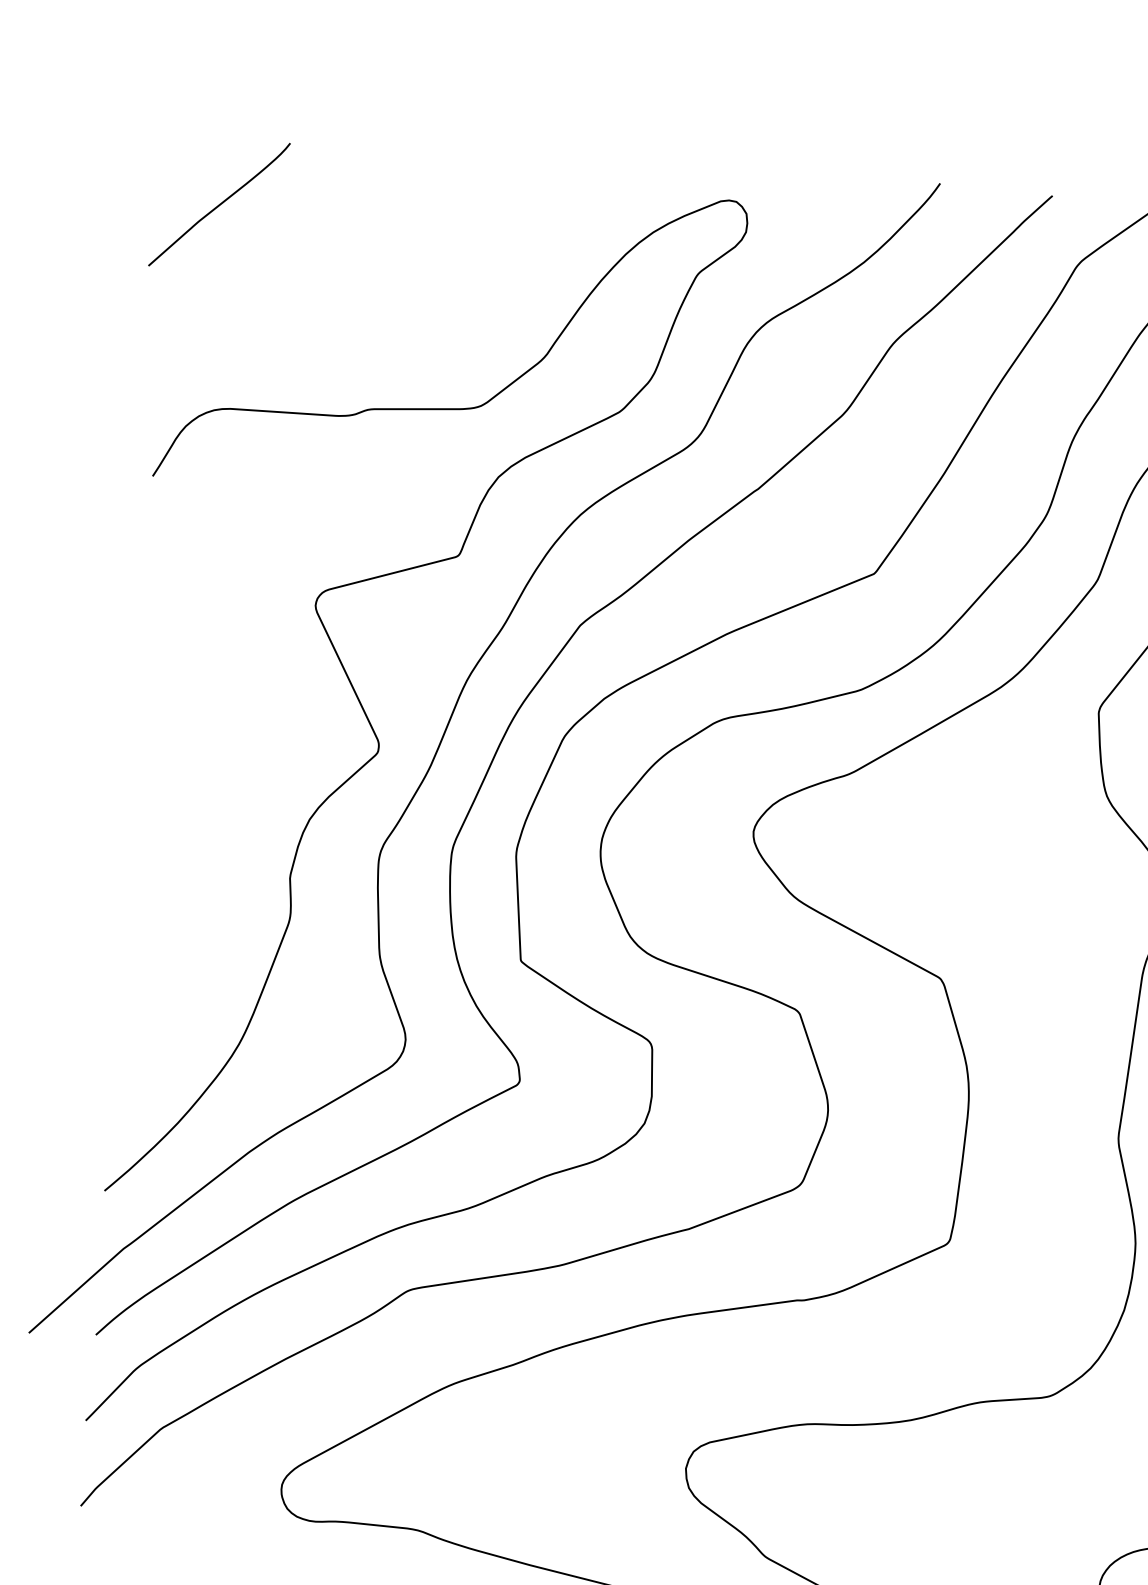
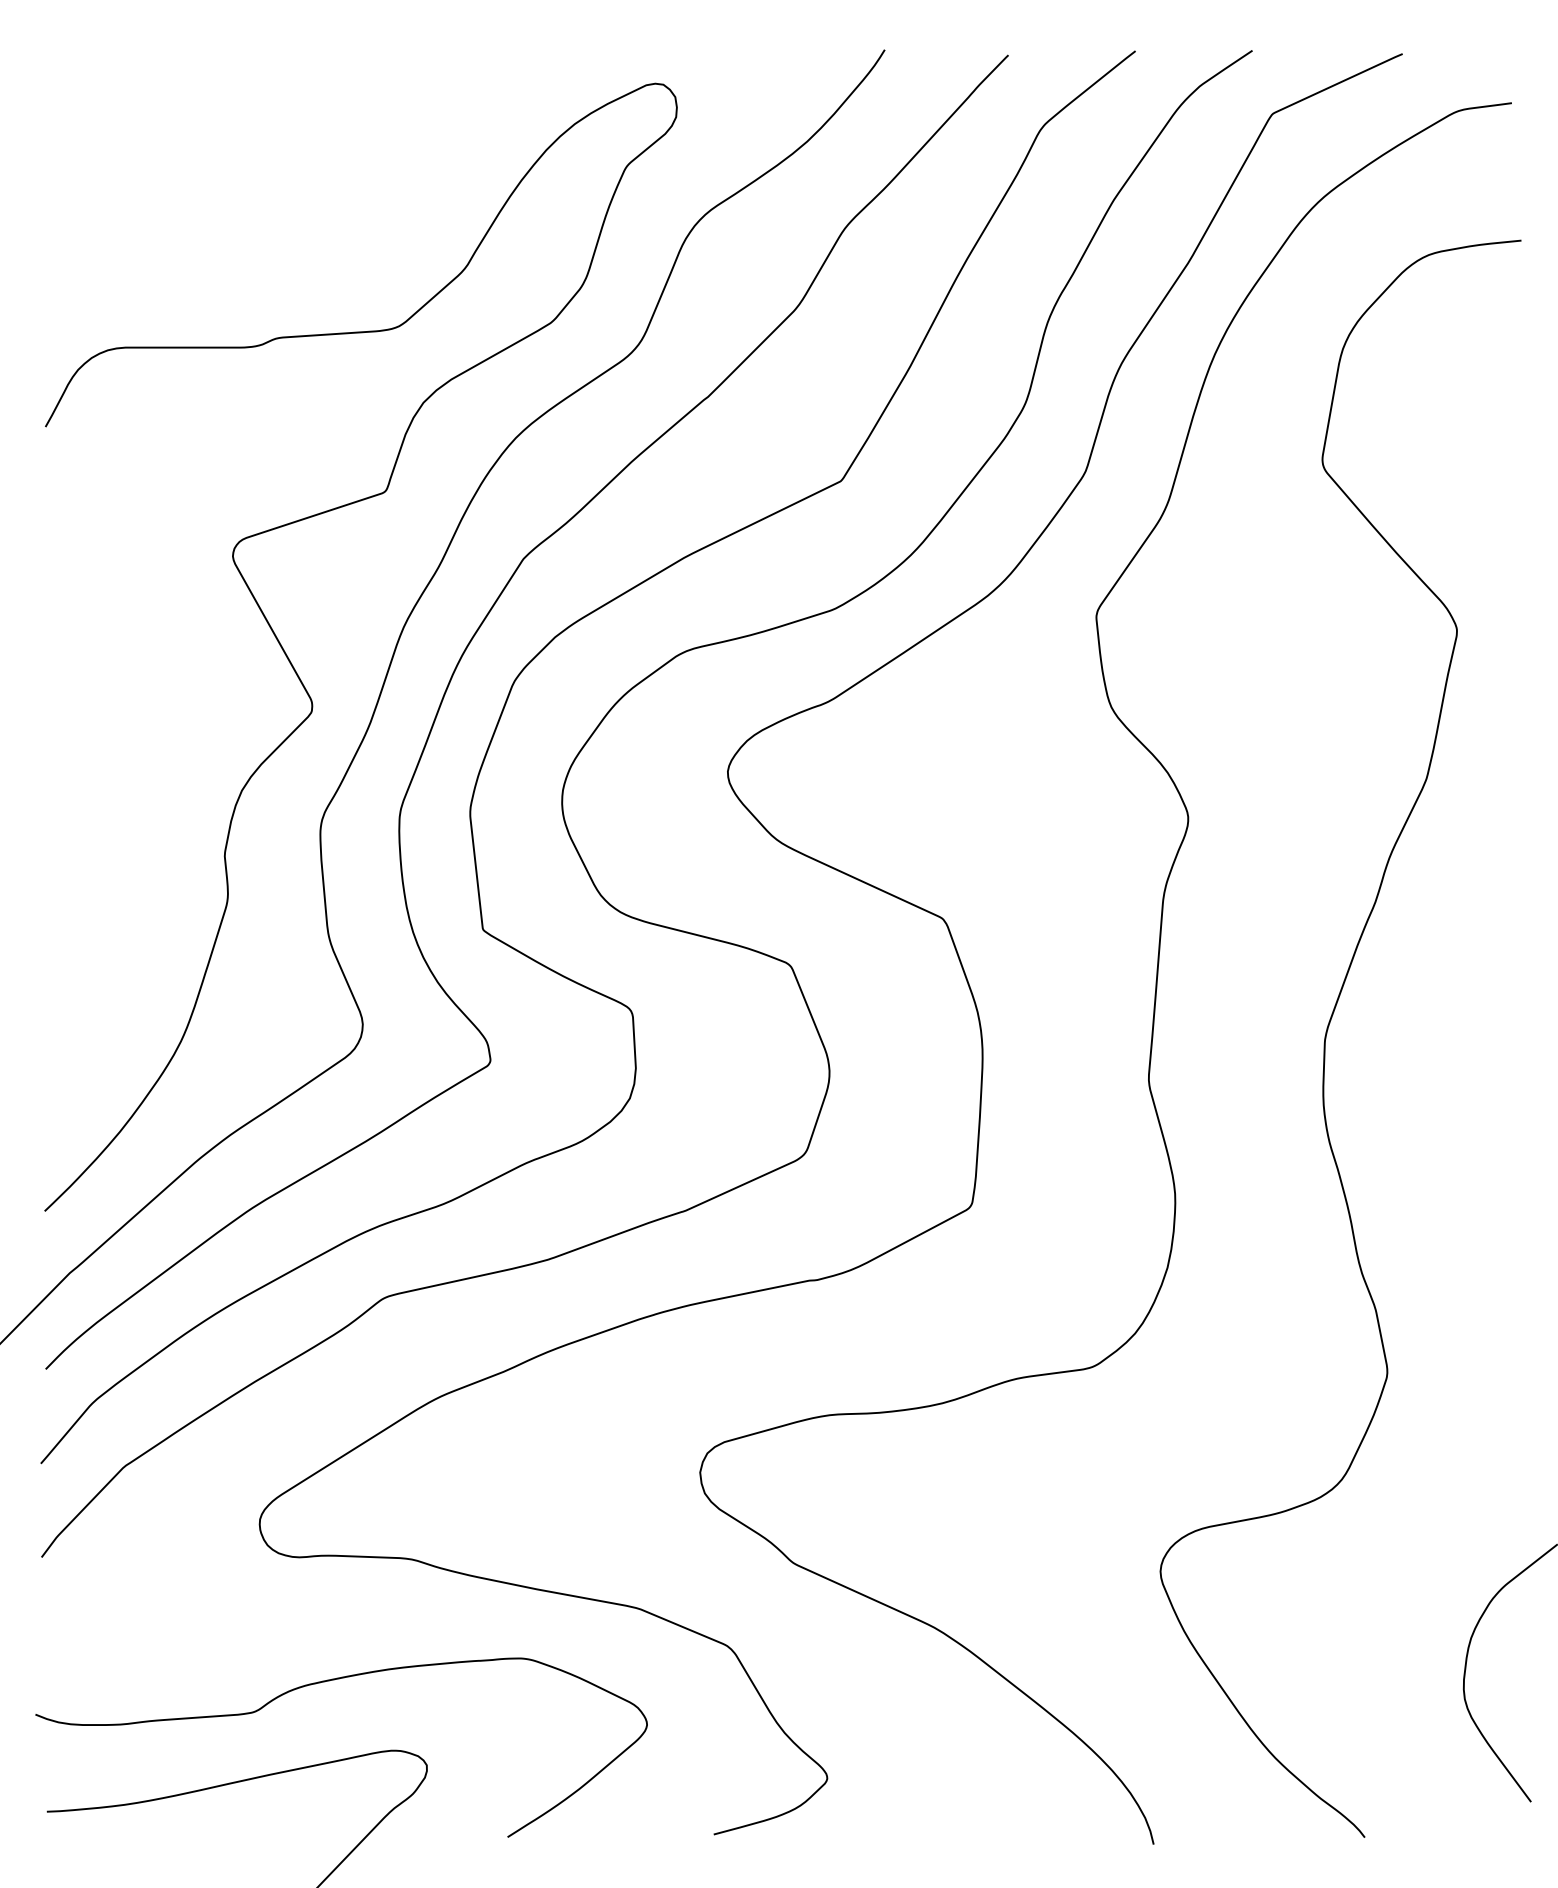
curve: (219, 203) -> (98, 124), removed

